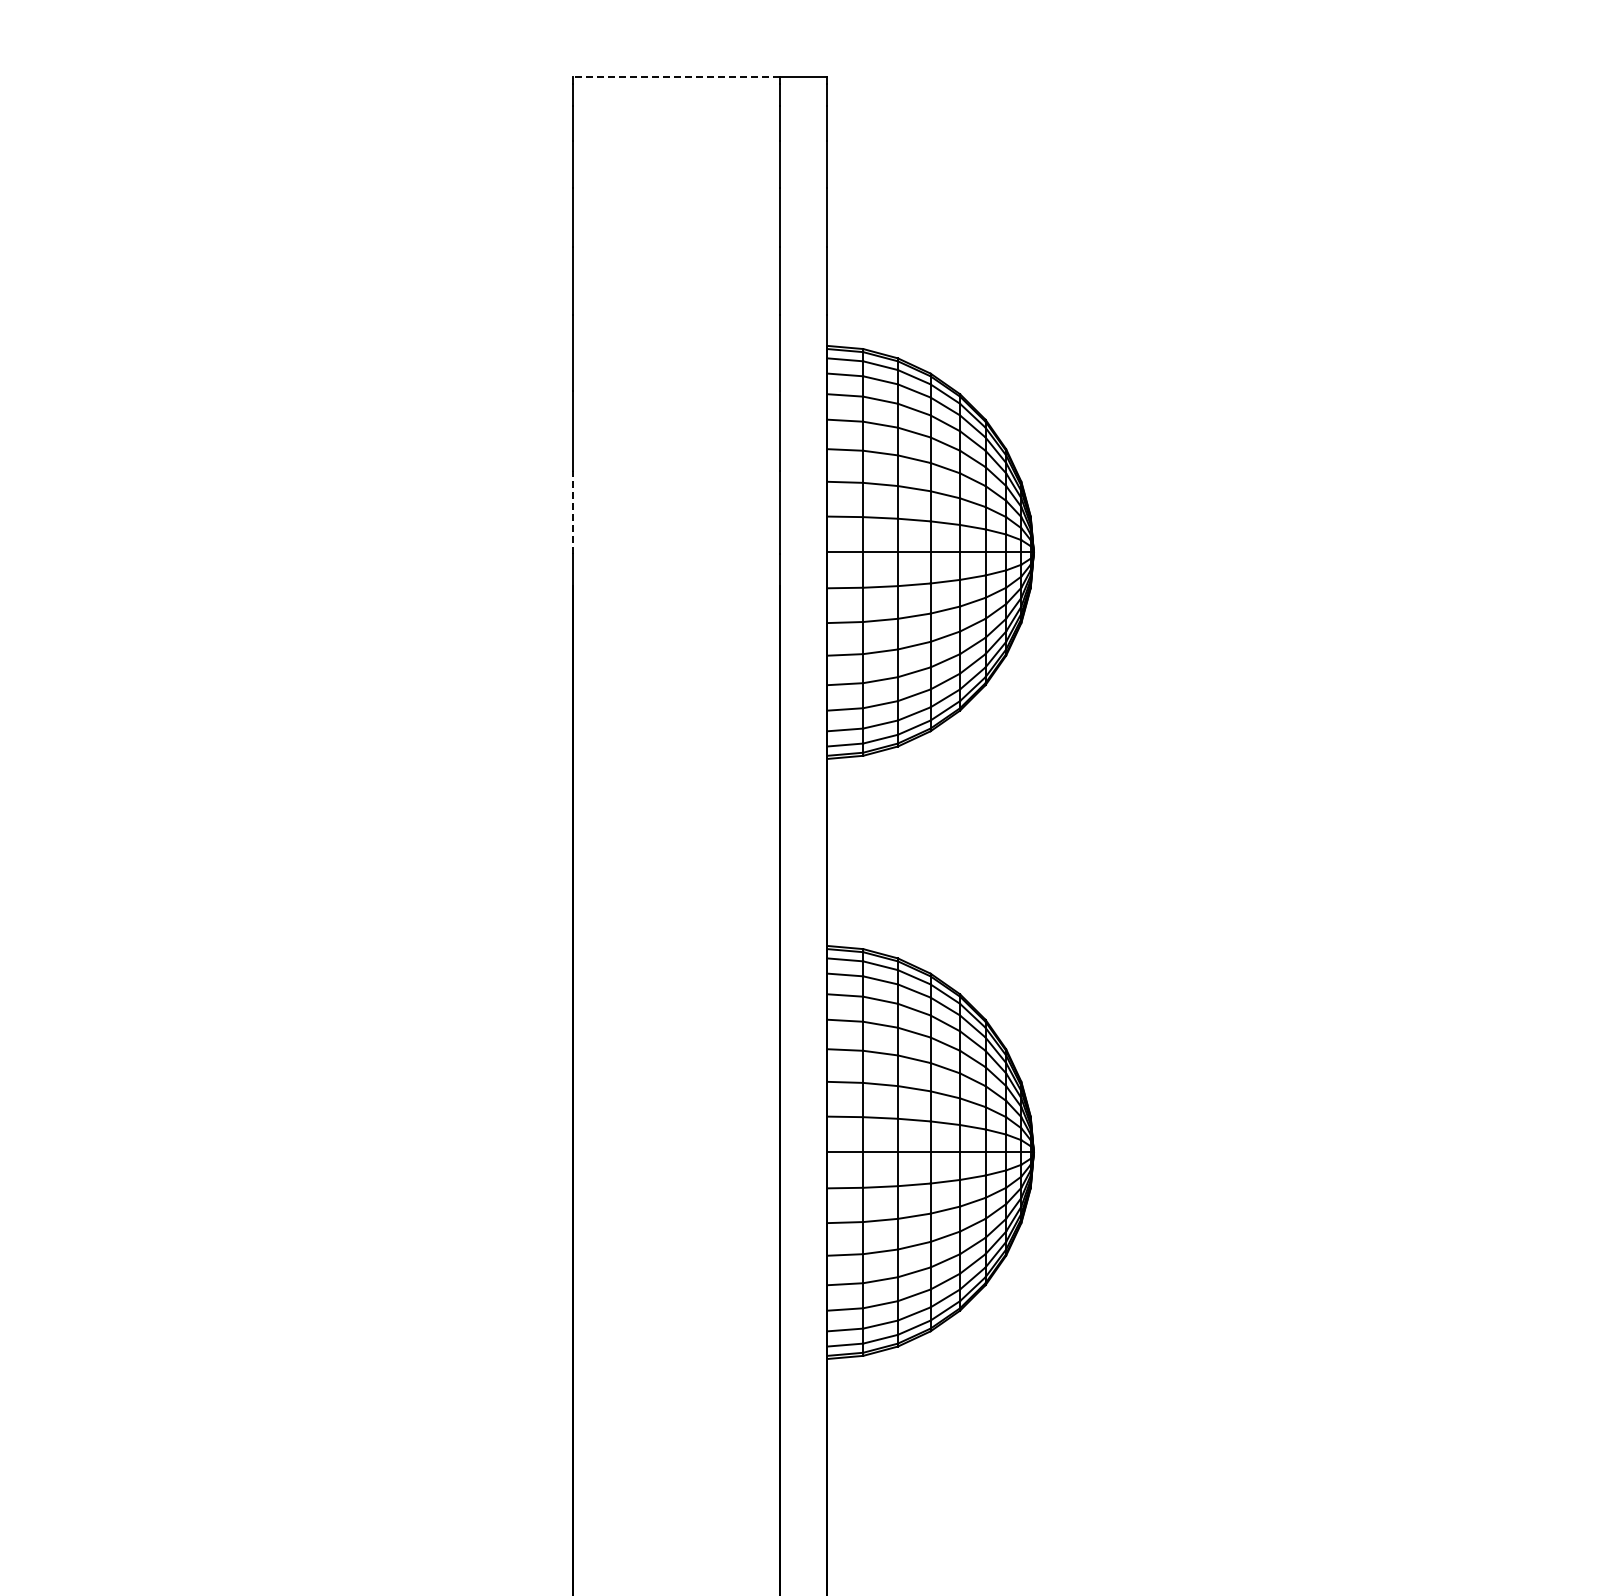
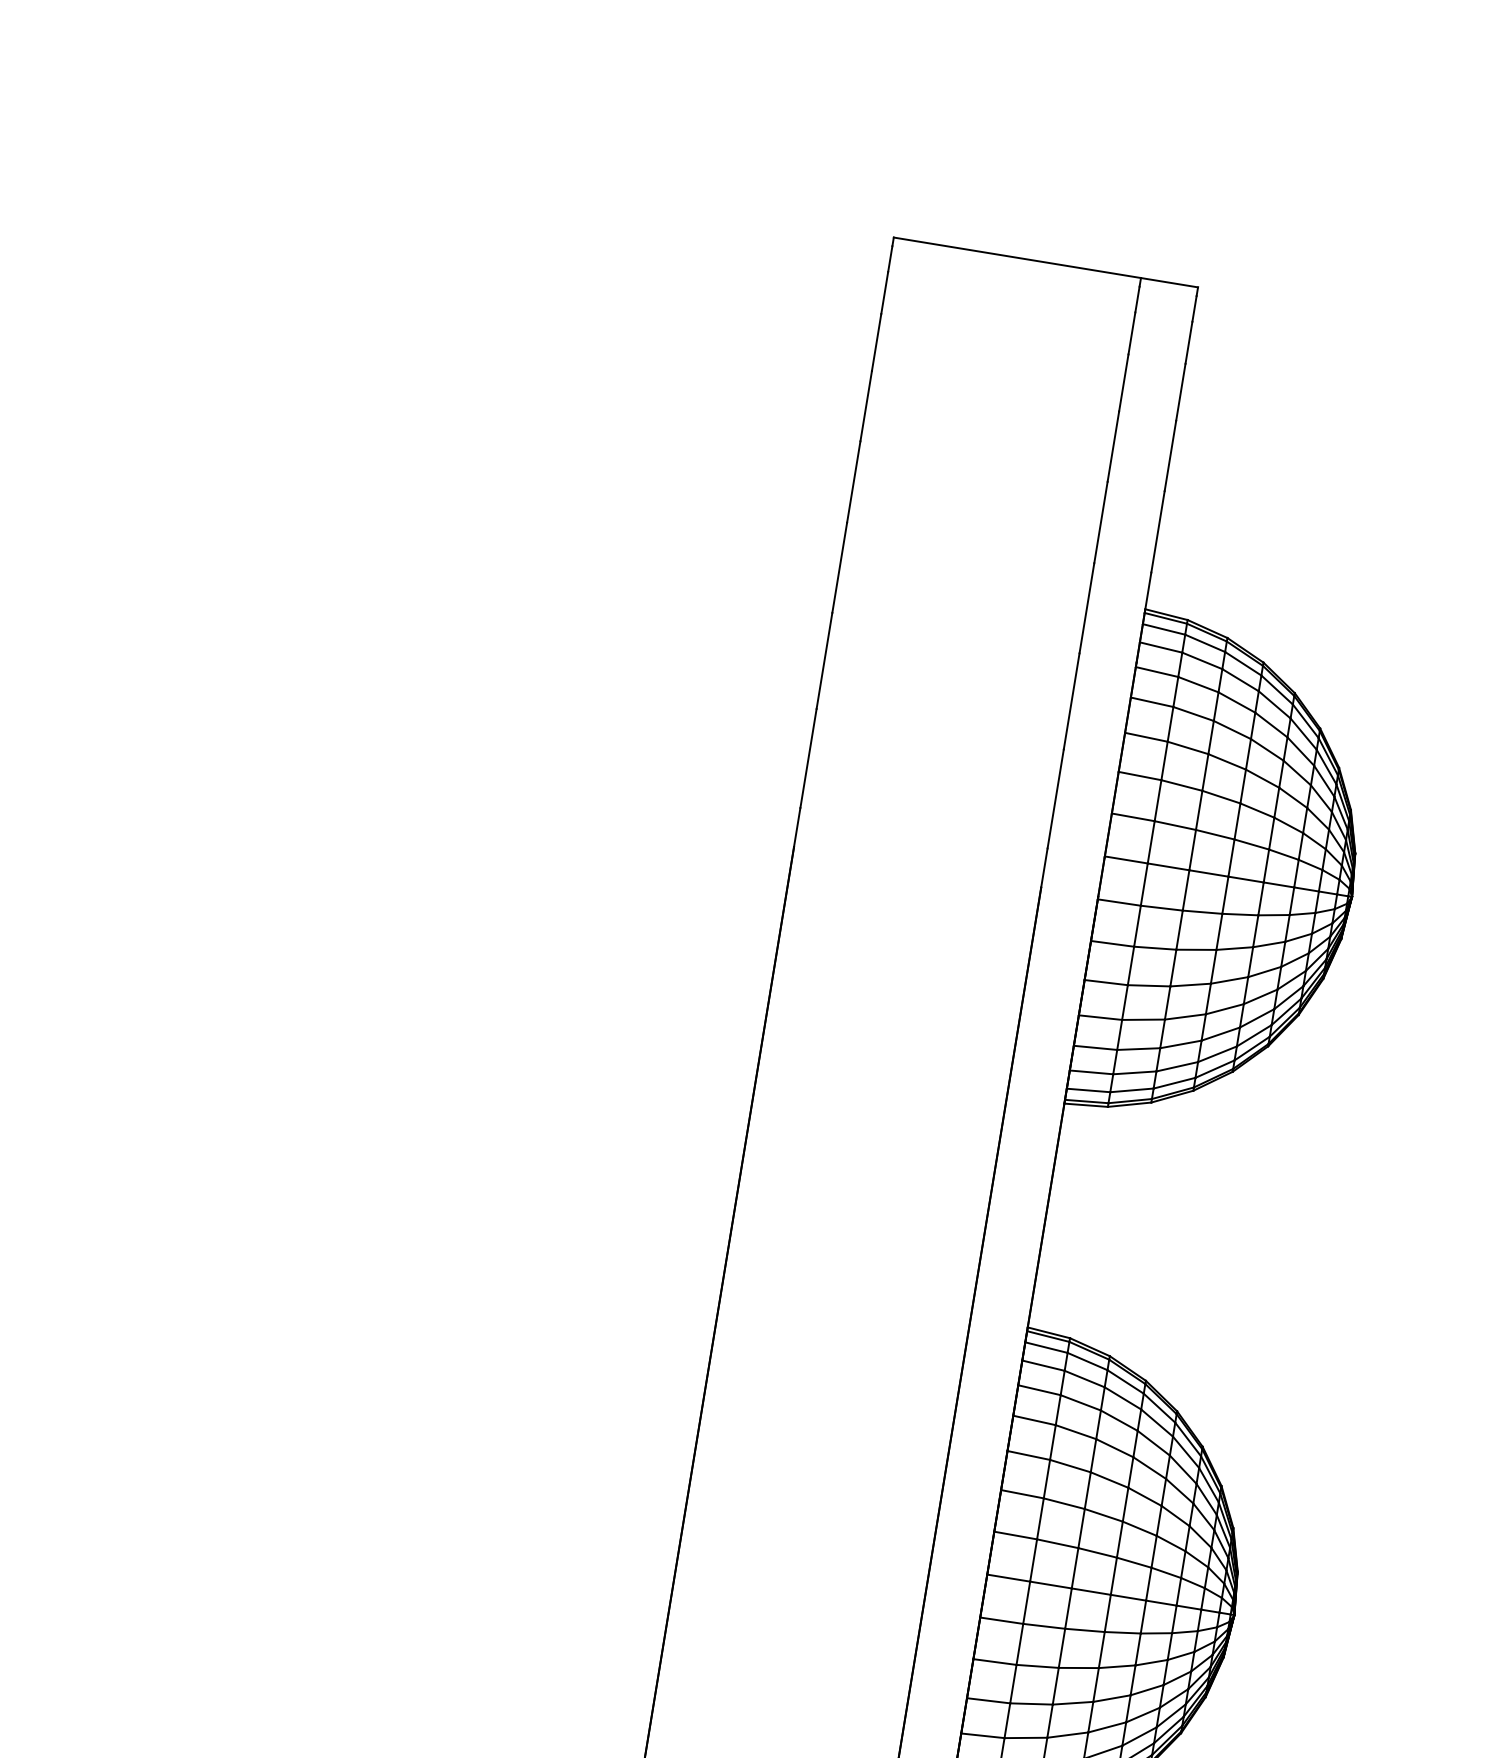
line: (675, 76) -> (1016, 257), dashed -> solid
line: (573, 511) -> (809, 757), dashed -> solid

